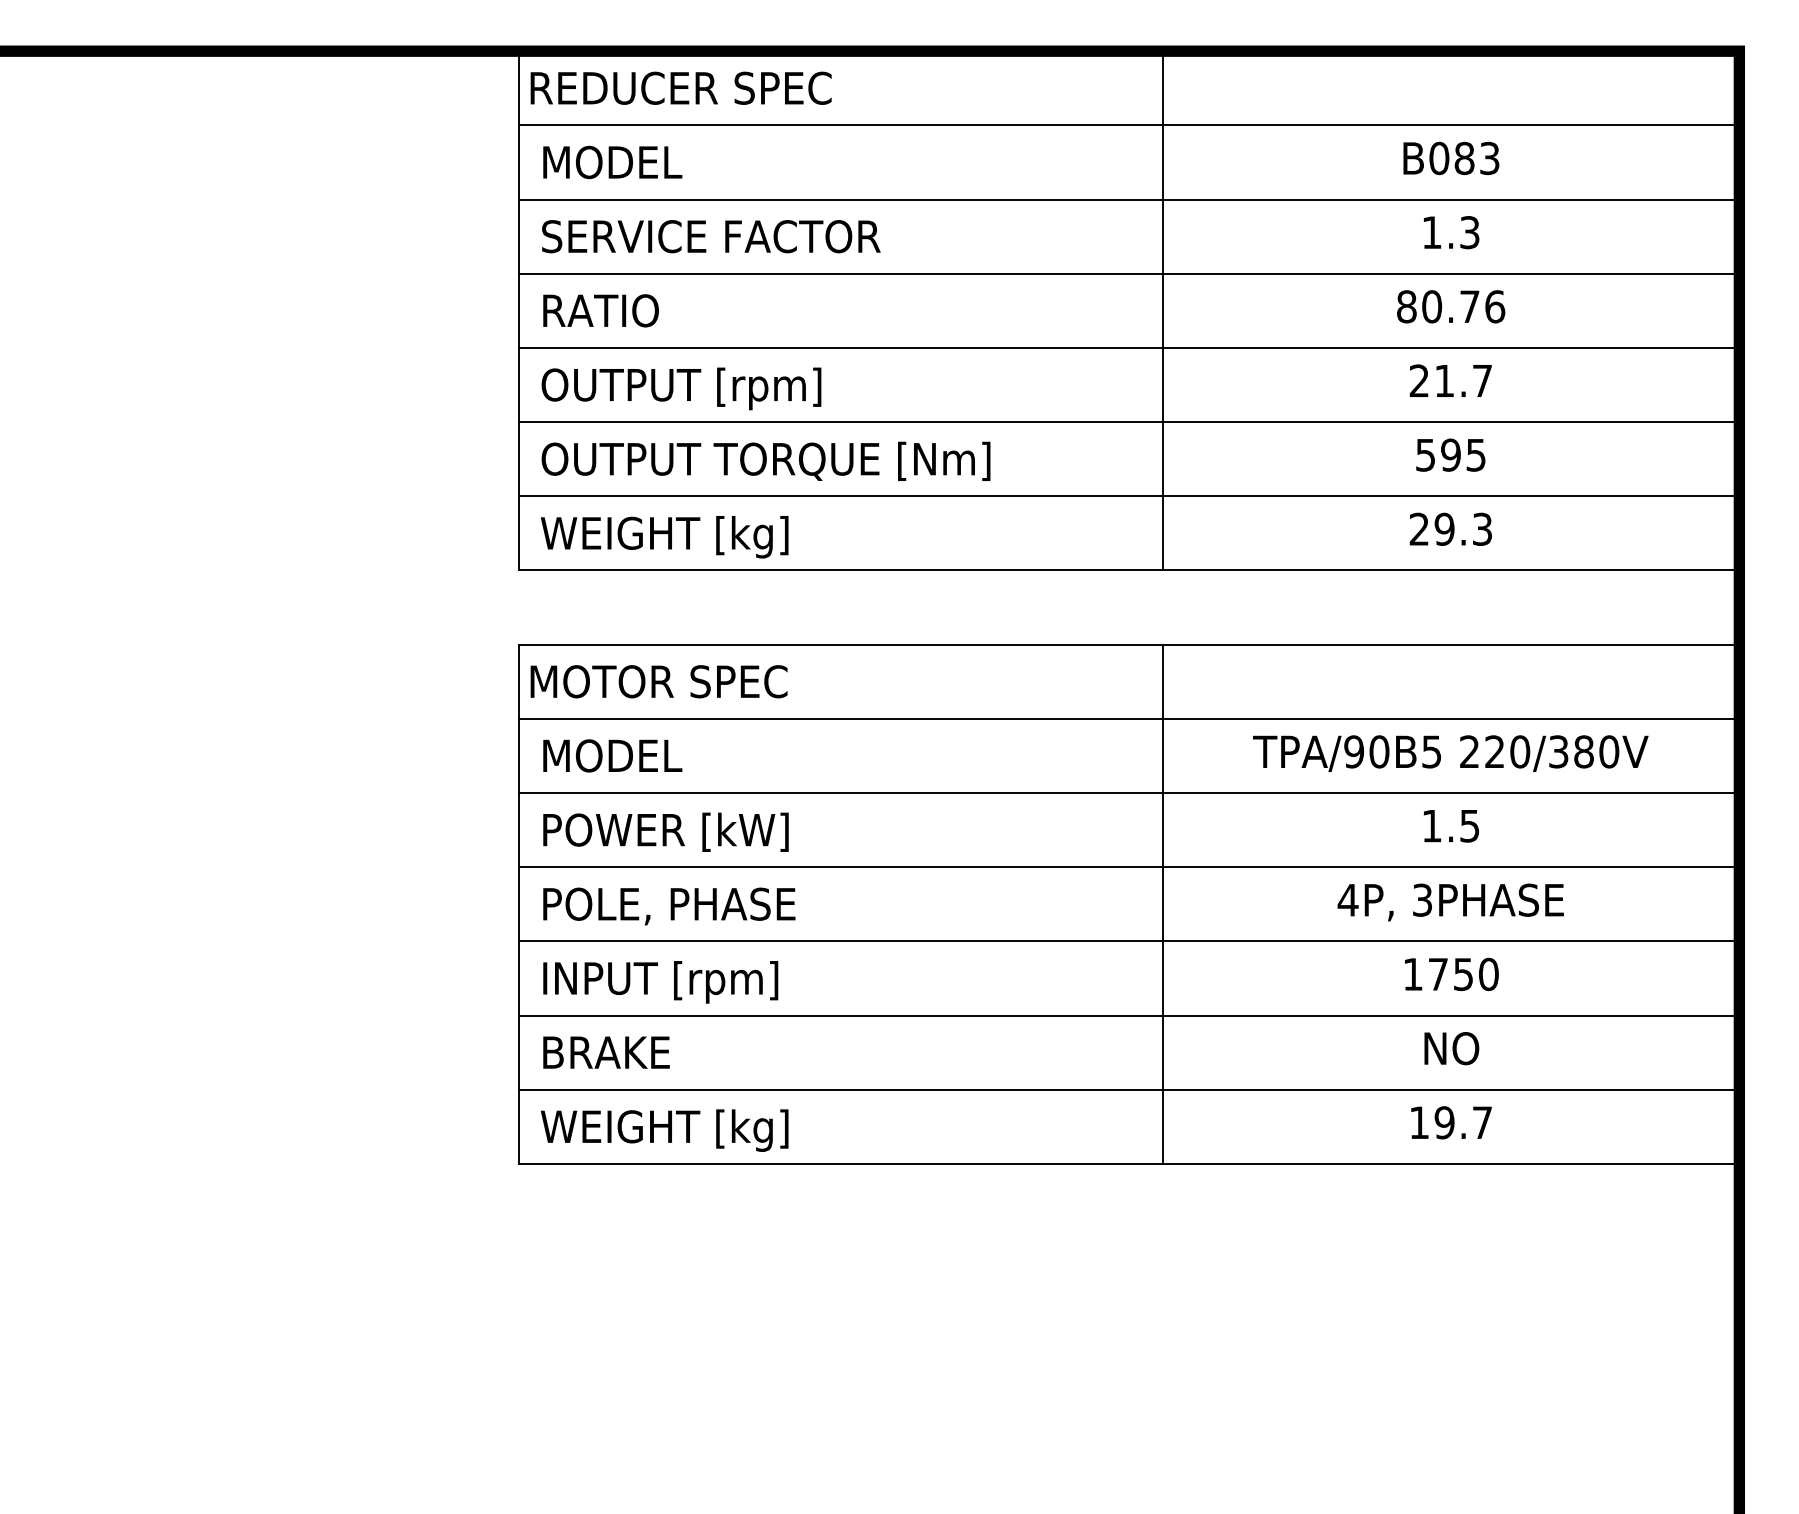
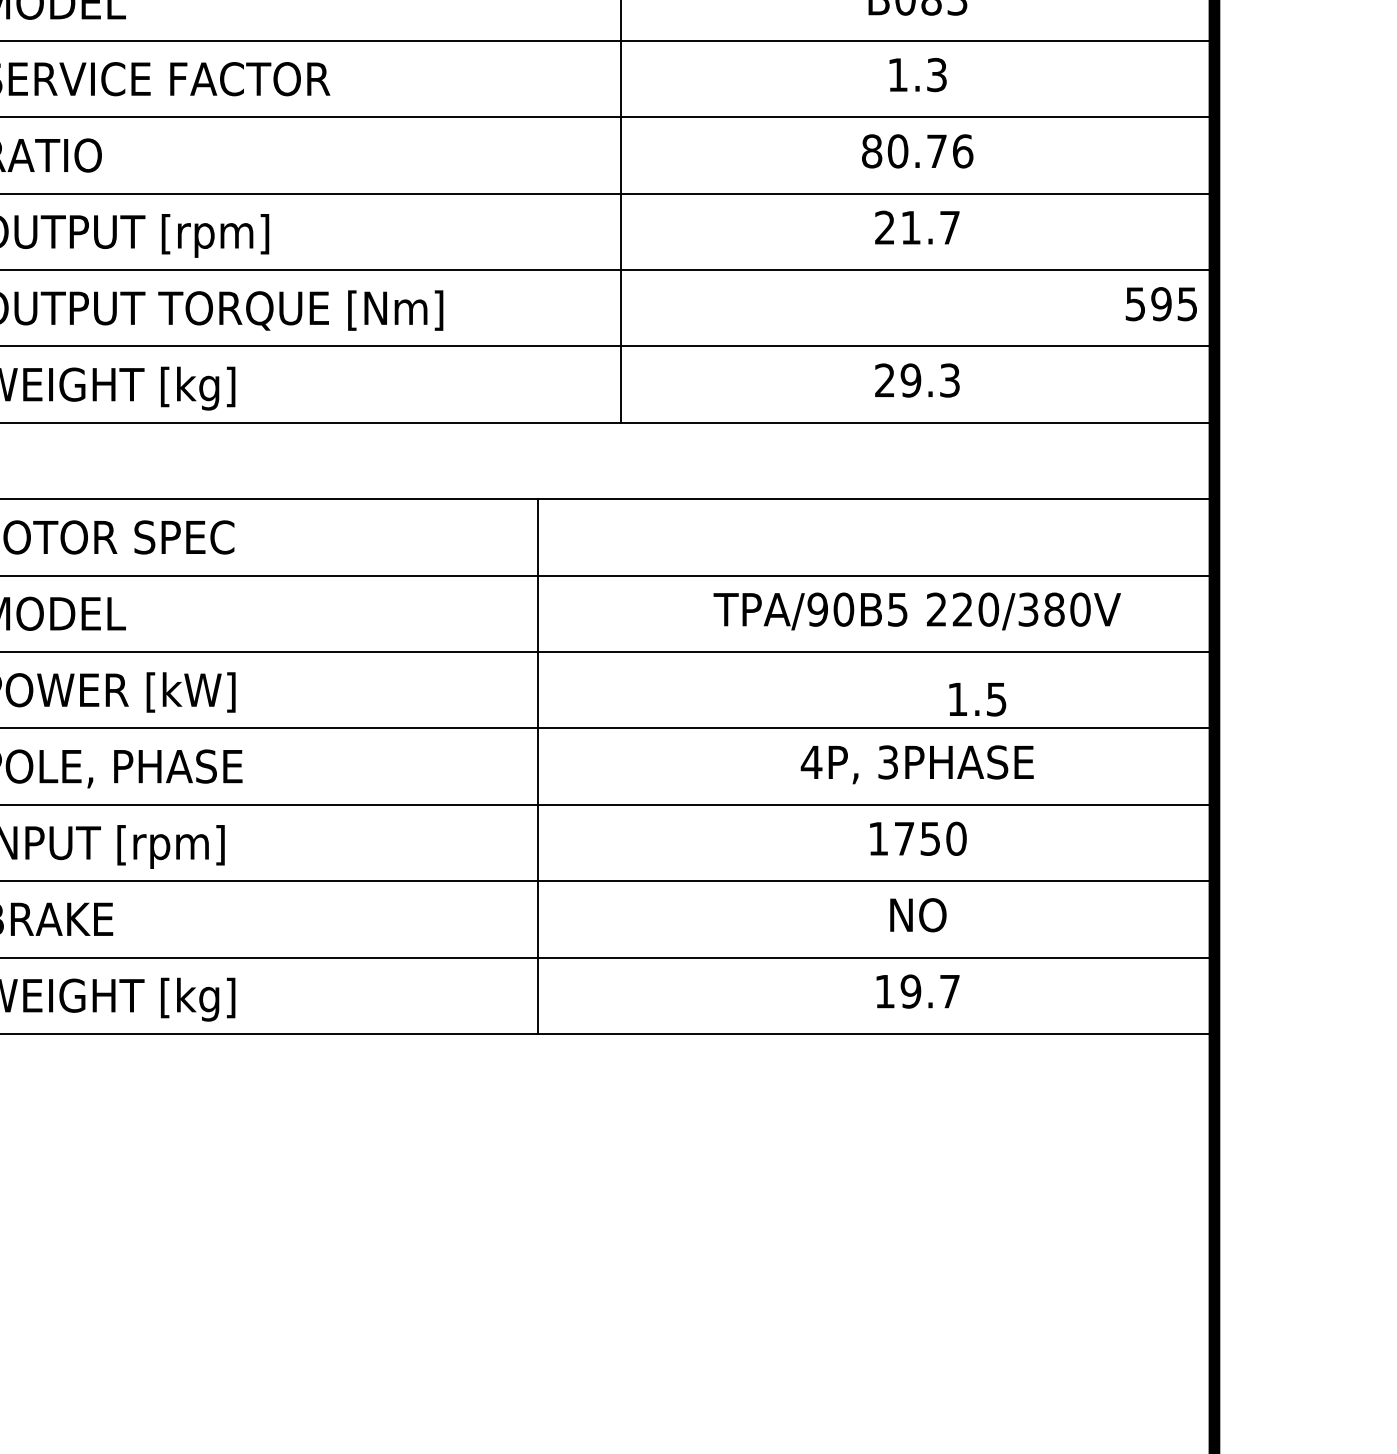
text: (1450, 454) -> (1161, 303), moved
text: (1451, 826) -> (977, 699), moved
line: (1162, 903) -> (538, 765), moved

